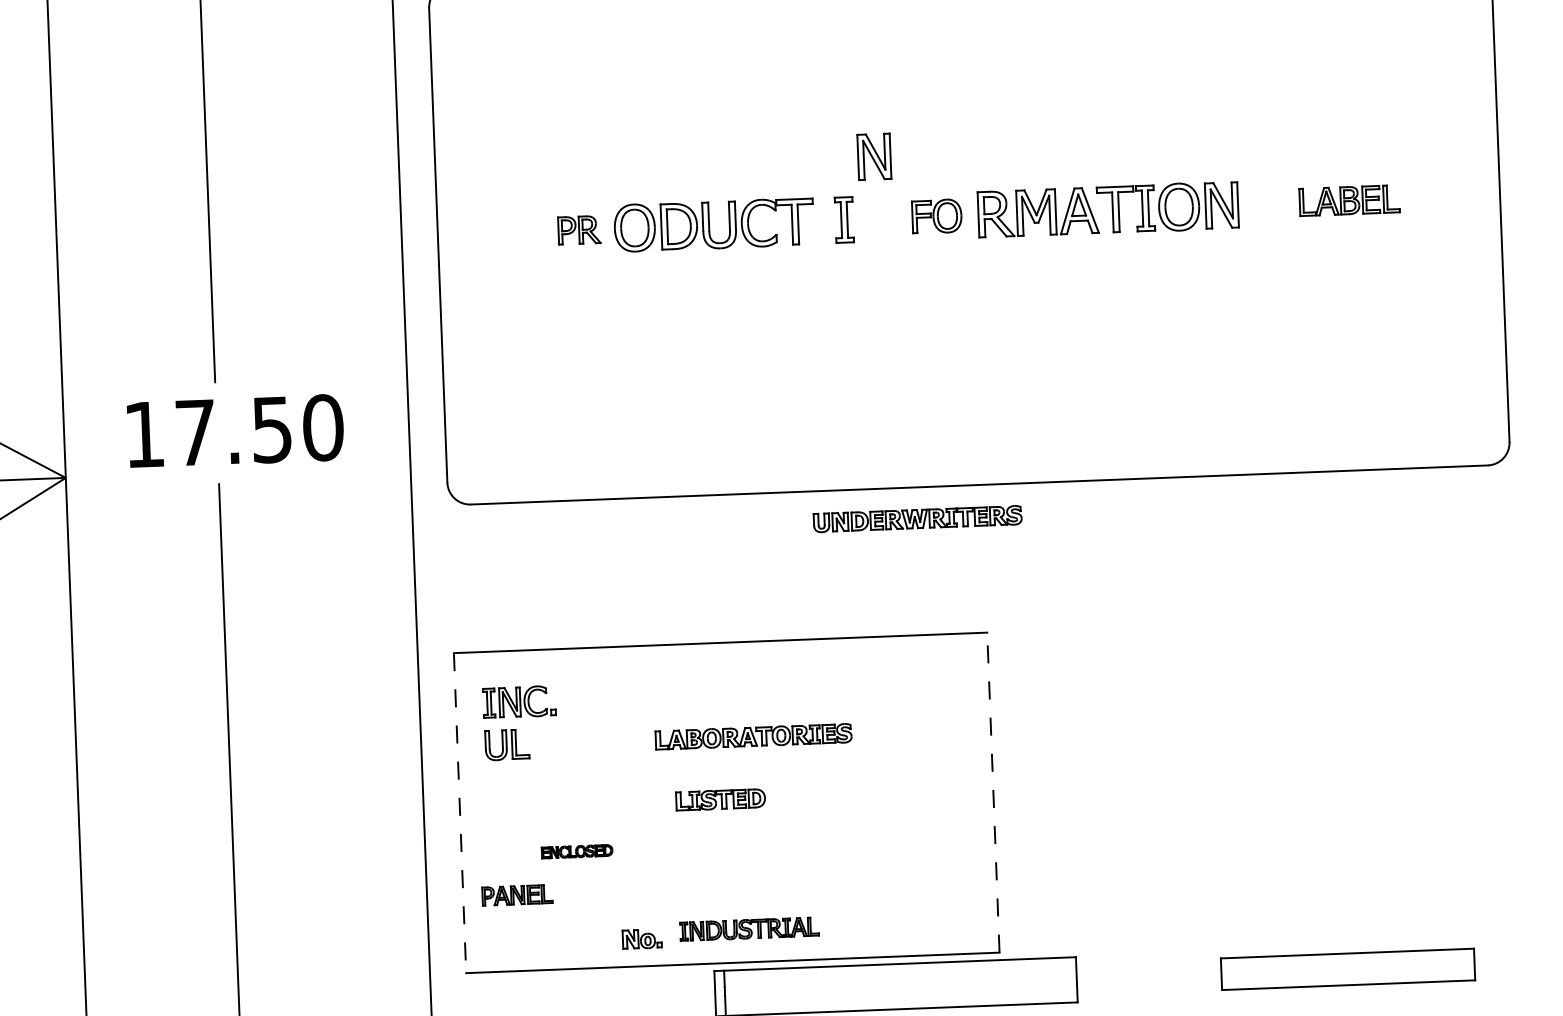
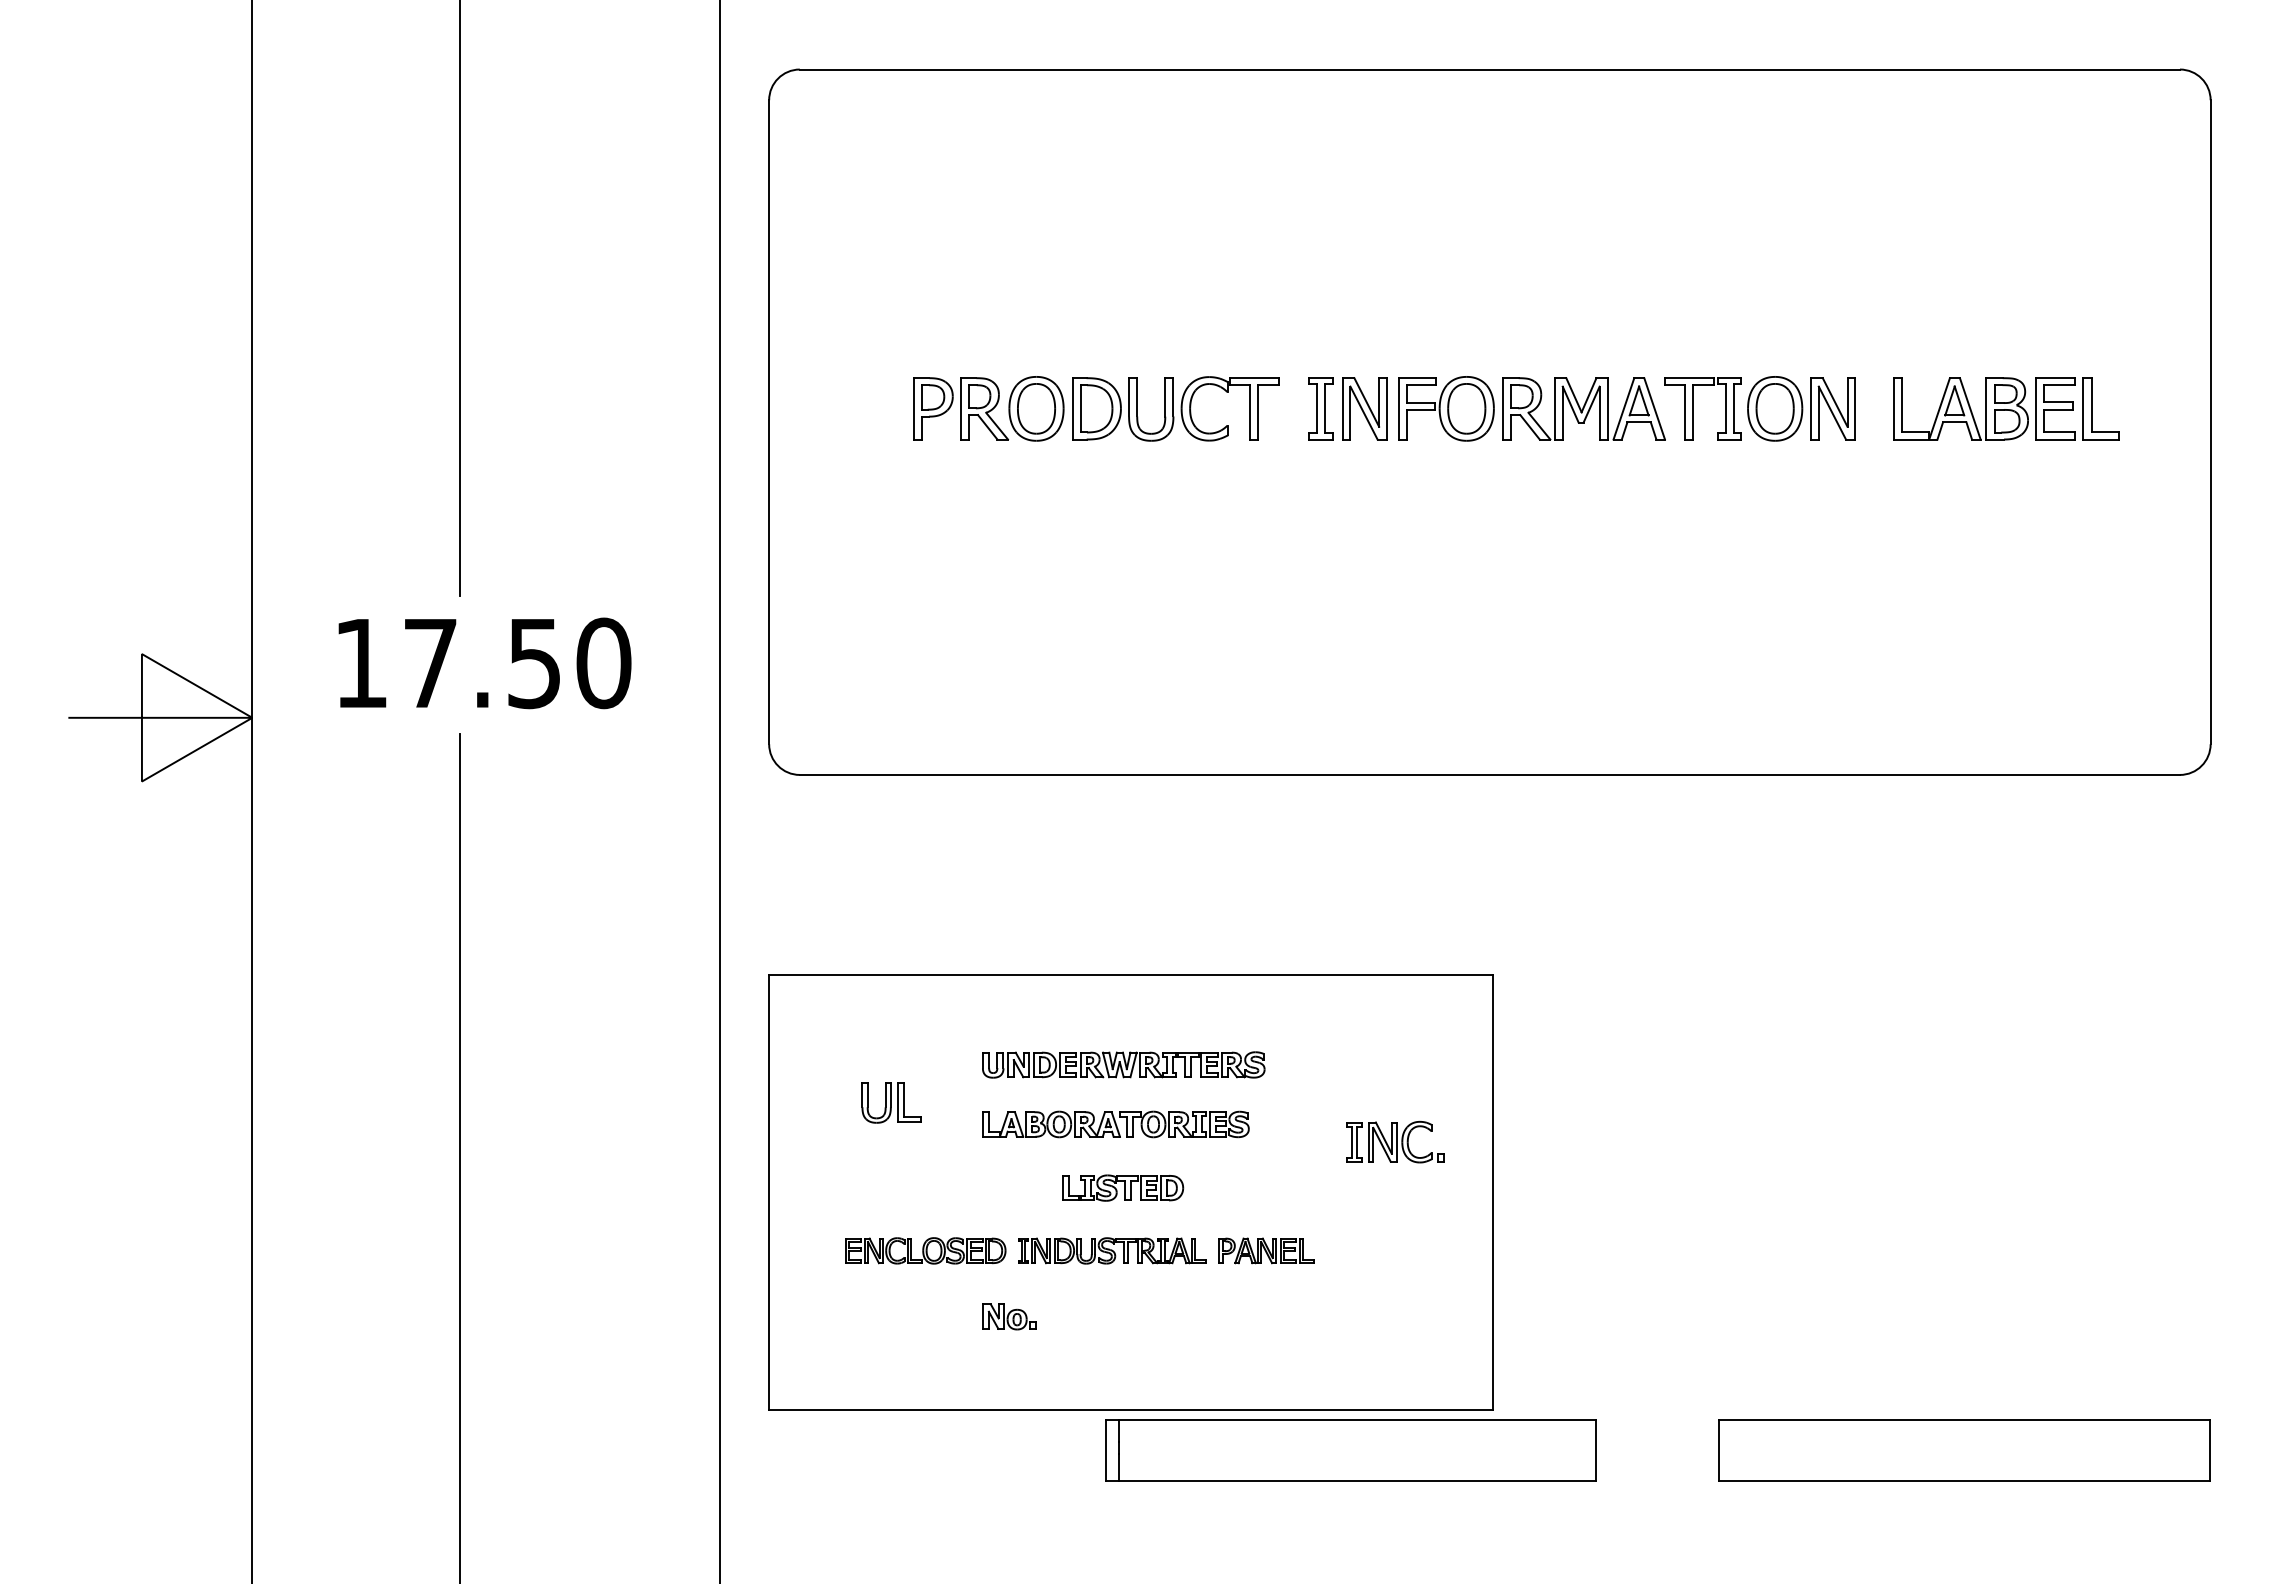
part: (874, 156) -> (1364, 408), moved
part: (1349, 200) -> (2006, 408), size x1.67
part: (936, 216) -> (1446, 408), size x1.43
part: (579, 229) -> (961, 408), size x1.67
part: (917, 518) -> (1123, 1064), moved
part: (519, 701) -> (1395, 1141), moved
part: (753, 736) -> (1115, 1124), moved
part: (507, 744) -> (891, 1102), moved
line: (993, 792) -> (1492, 1192), dashed -> solid
line: (460, 813) -> (769, 1193), dashed -> solid
part: (576, 851) -> (925, 1250), size x1.67
part: (517, 894) -> (1266, 1250), moved
part: (749, 928) -> (1112, 1250), moved
part: (642, 938) -> (1009, 1316), moved
part: (1348, 969) -> (1964, 1450), size x1.43

